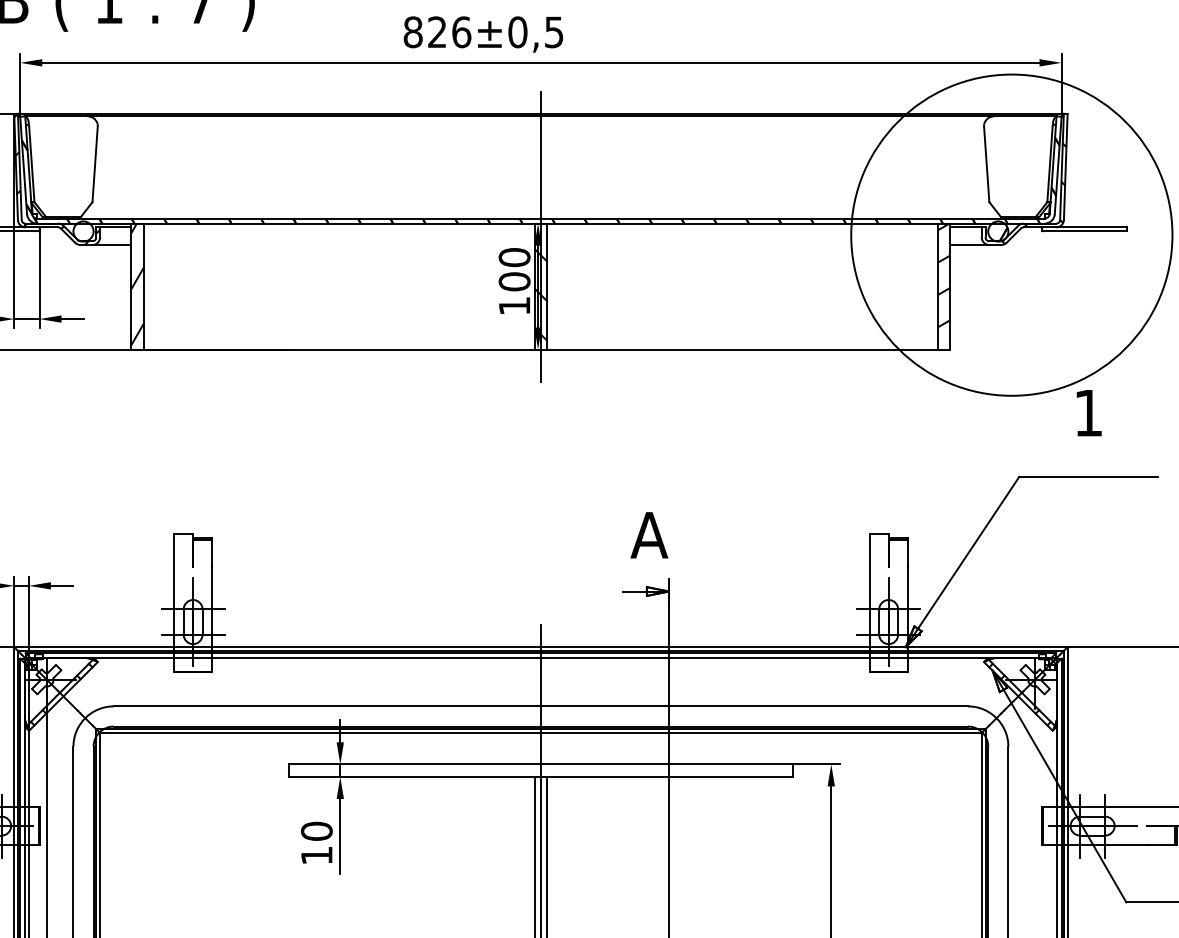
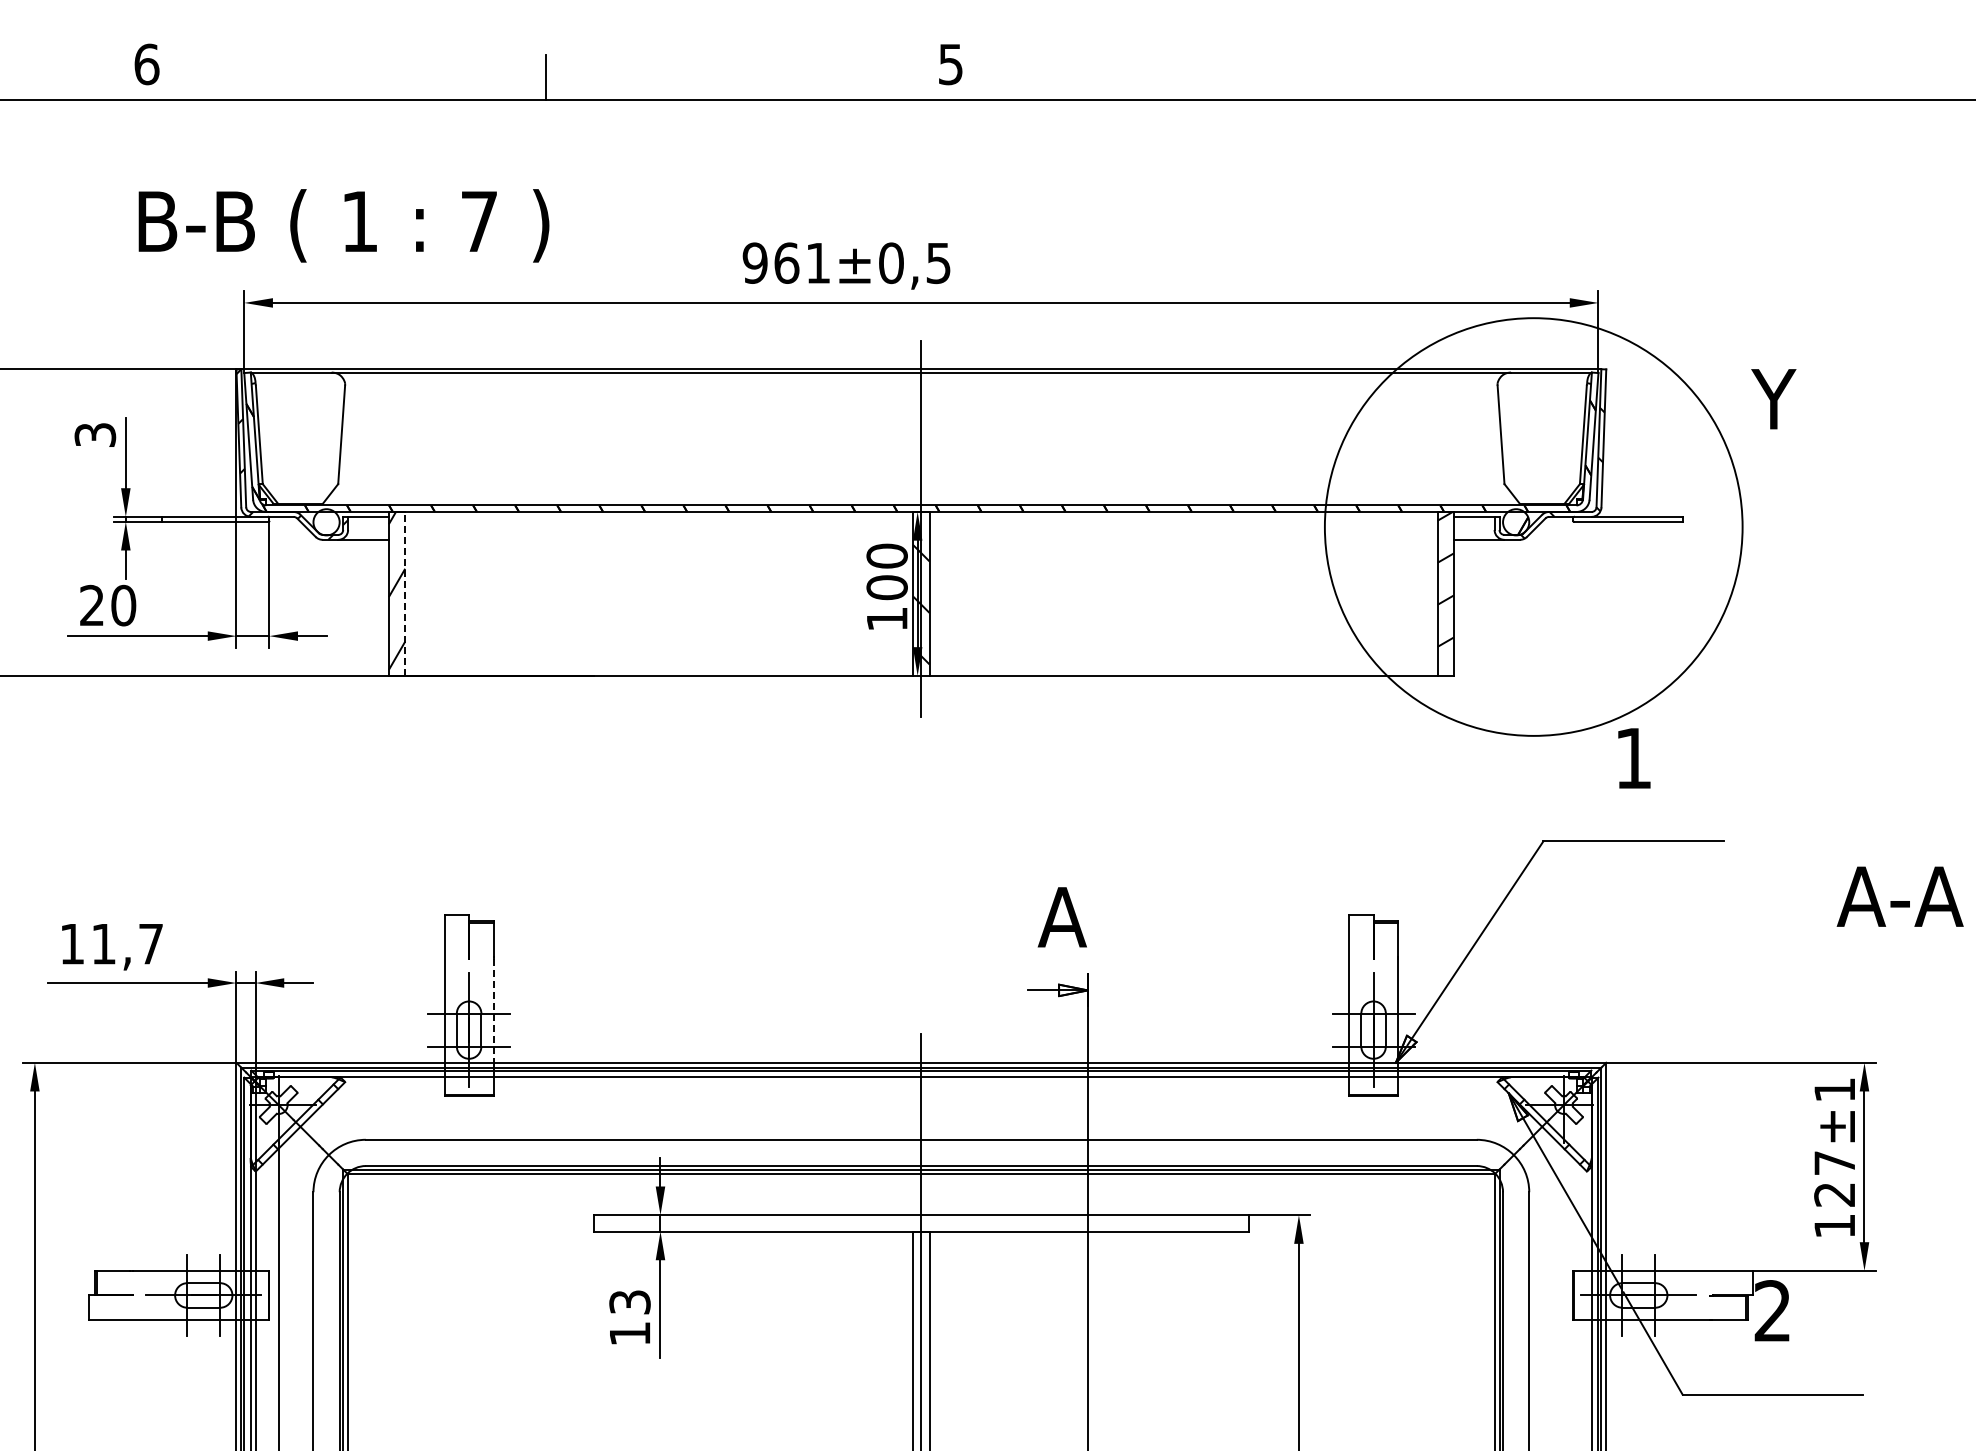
text: (437, 31) -> (786, 262), 826 -> 961
line: (144, 286) -> (405, 593), solid -> dashed
line: (211, 606) -> (493, 1010), solid -> dashed
text: (316, 830) -> (629, 1301), 10 -> 13

